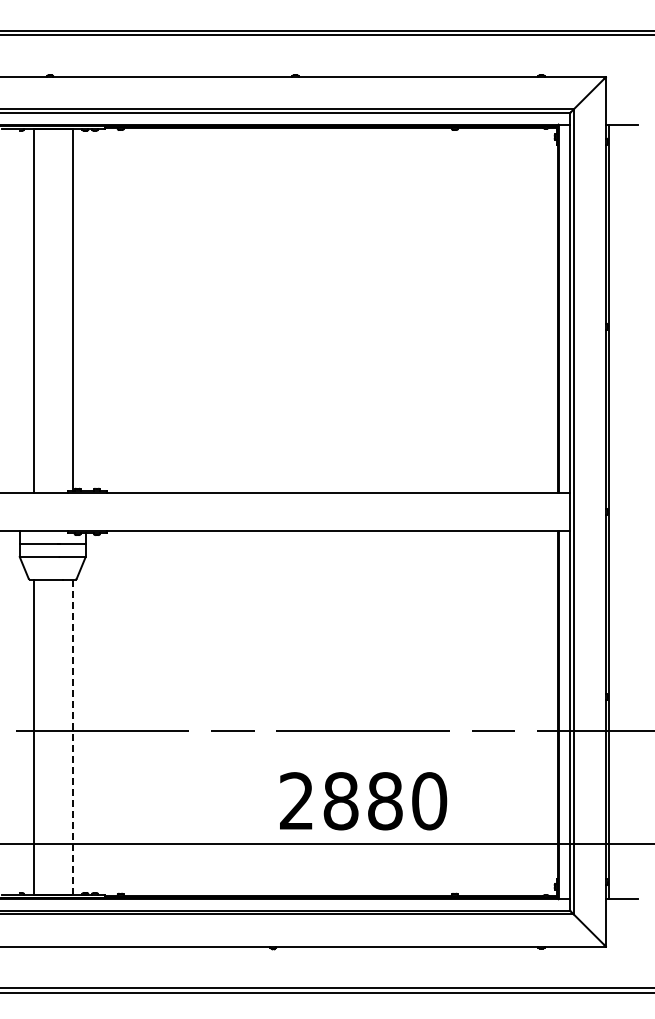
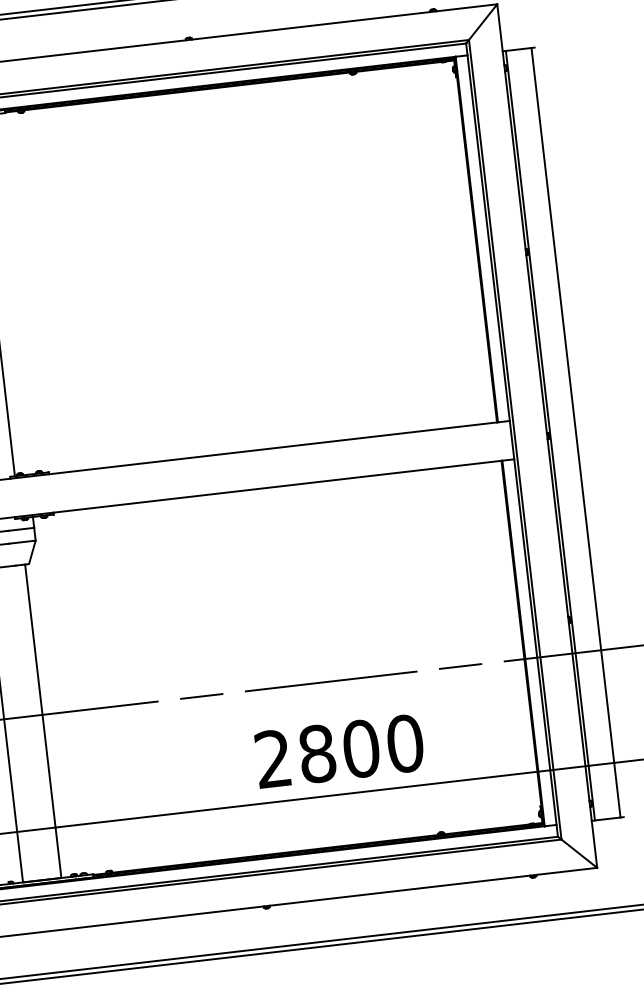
line: (634, 511) -> (575, 432), added
line: (72, 737) -> (43, 721), dashed -> solid
text: (385, 801) -> (361, 749), 2880 -> 2800

